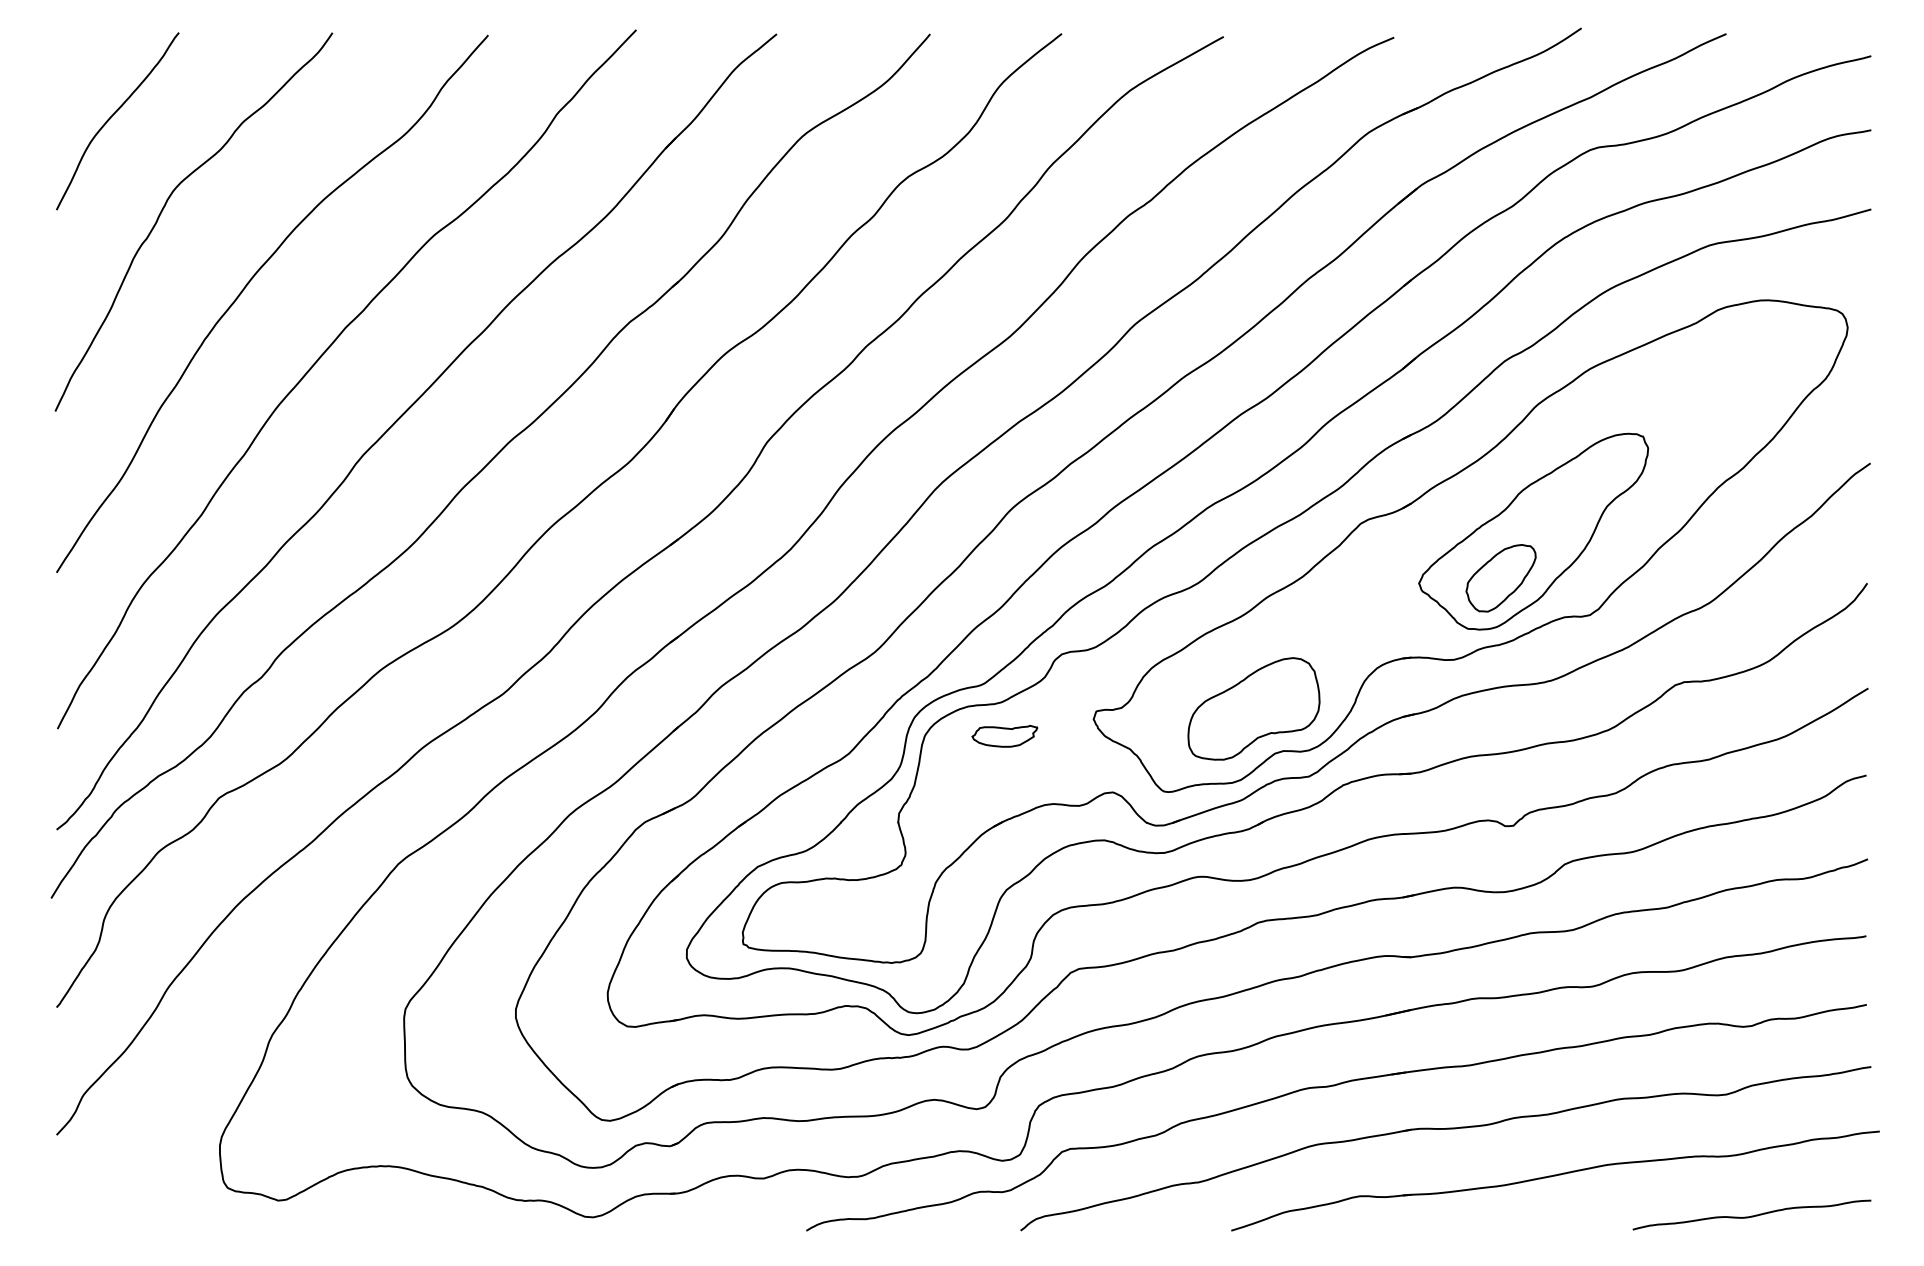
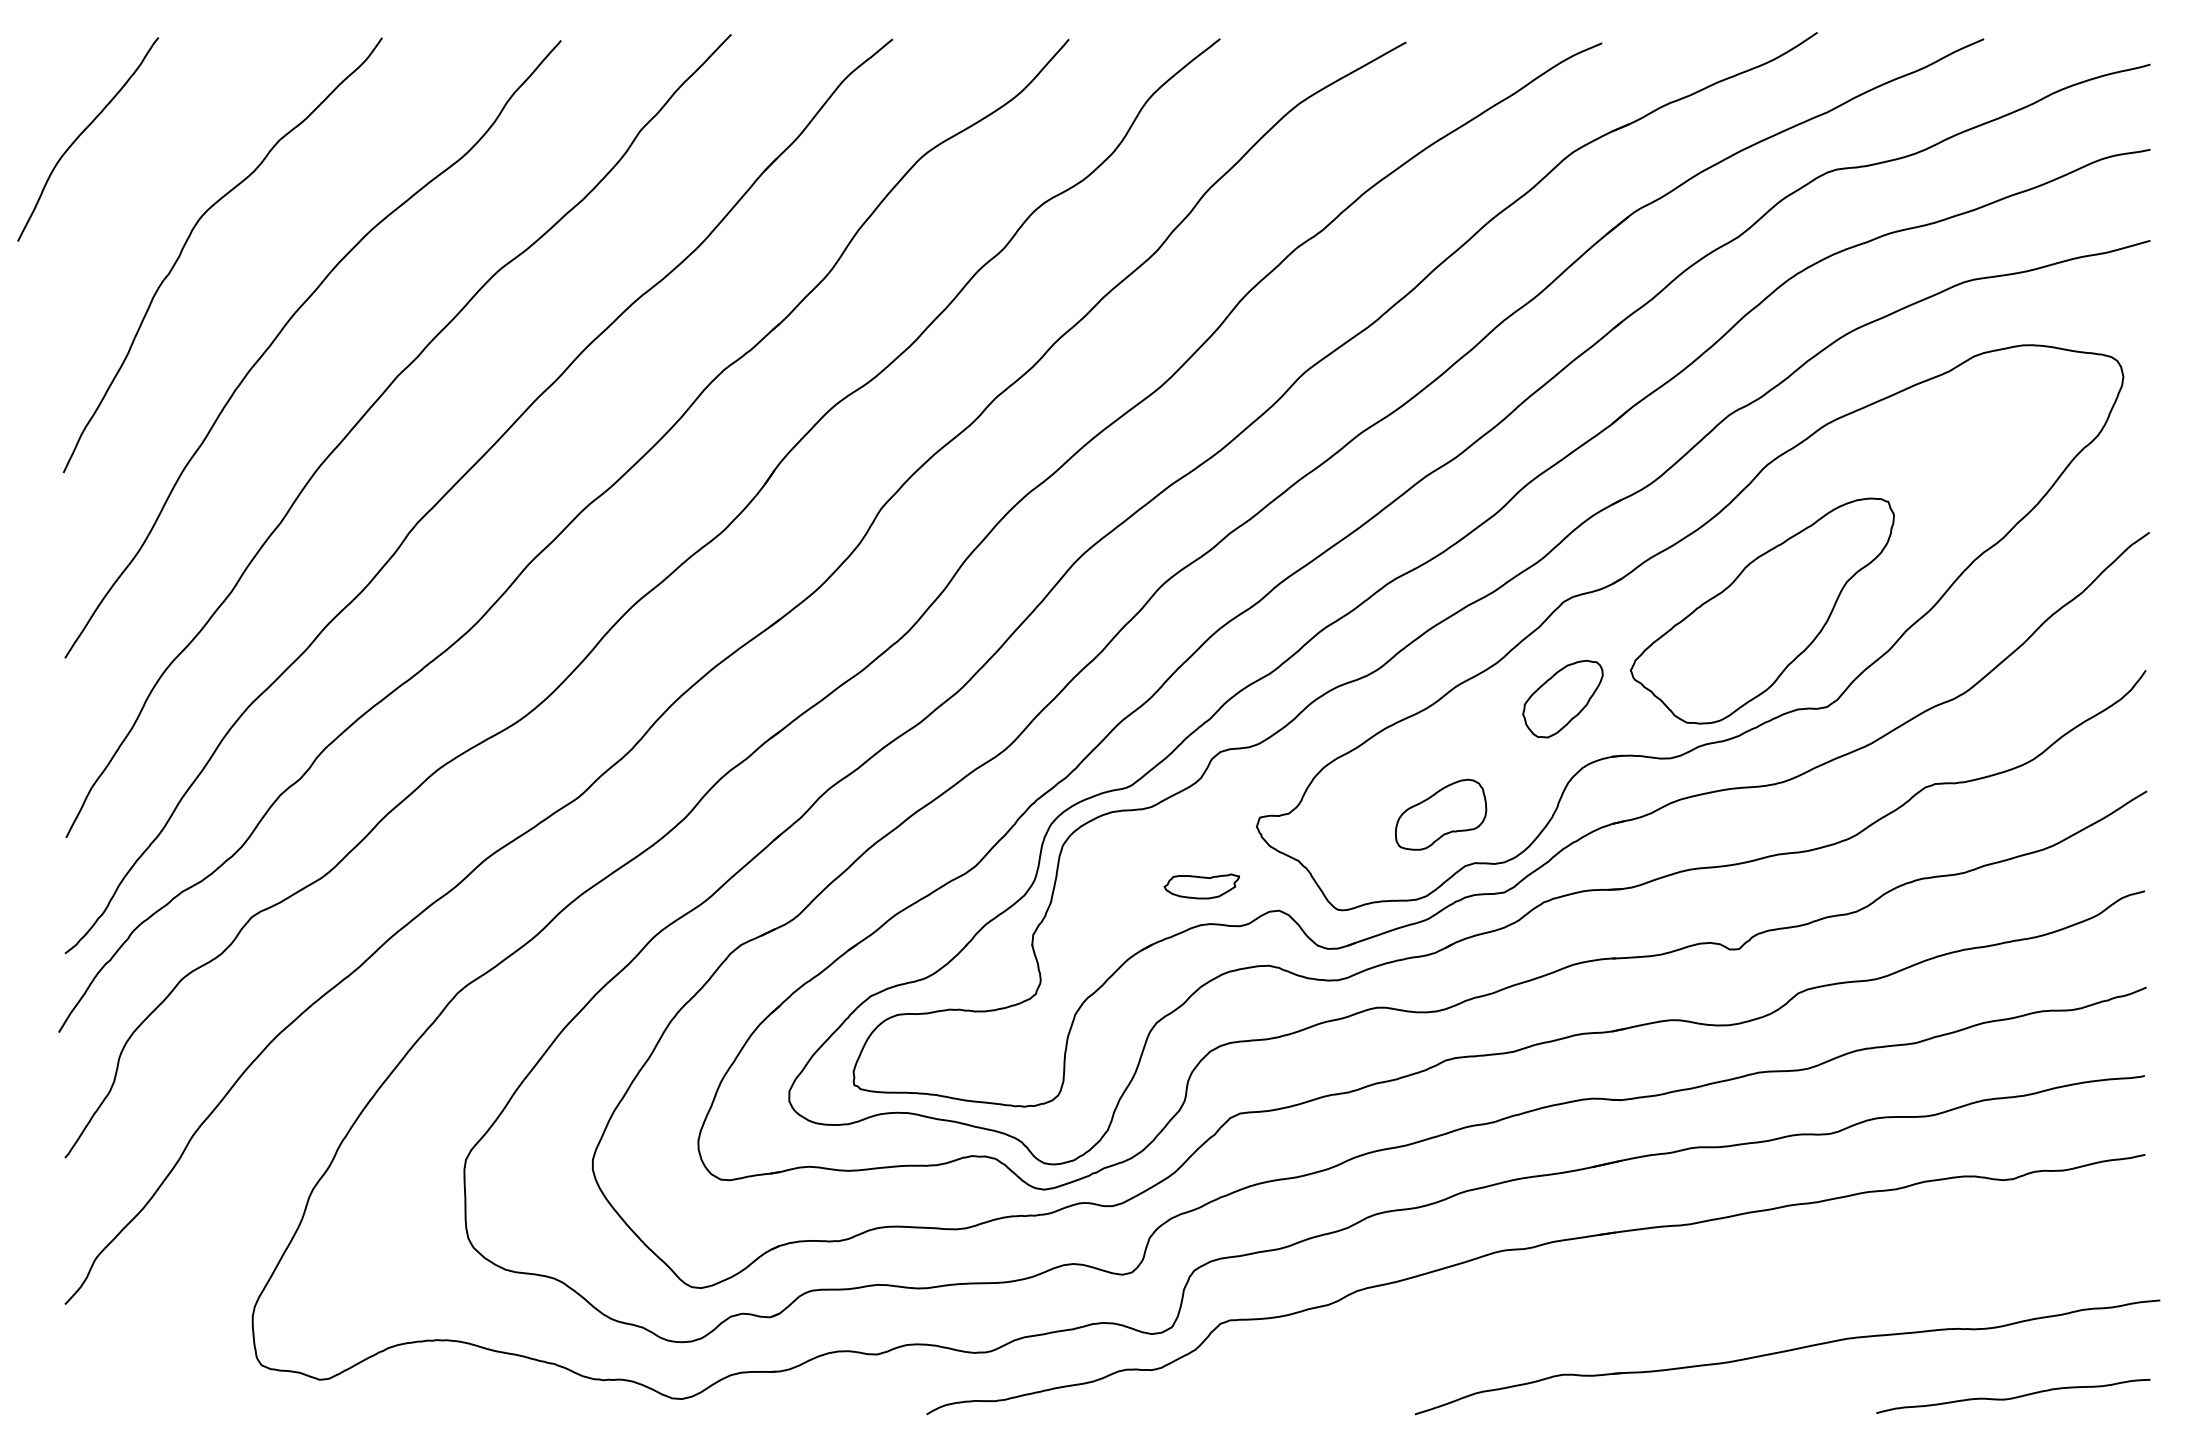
curve: (111, 118) -> (80, 136), moved
part: (1500, 578) -> (1562, 699), moved
part: (1253, 708) -> (1440, 814), size x0.6
part: (1004, 736) -> (1201, 886), moved
part: (1445, 1129) -> (1661, 1298), removed

